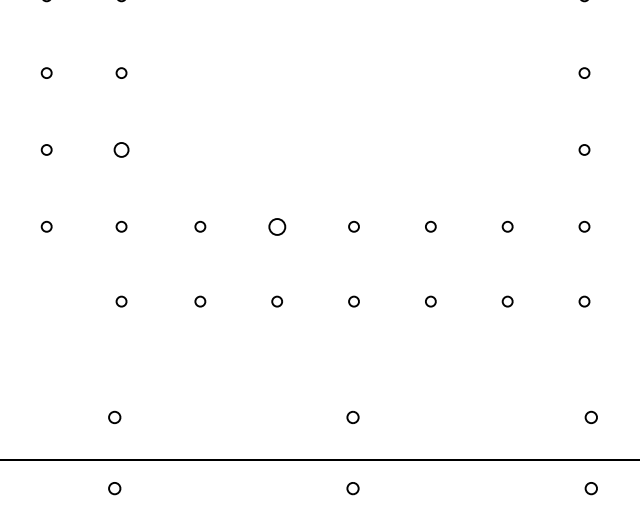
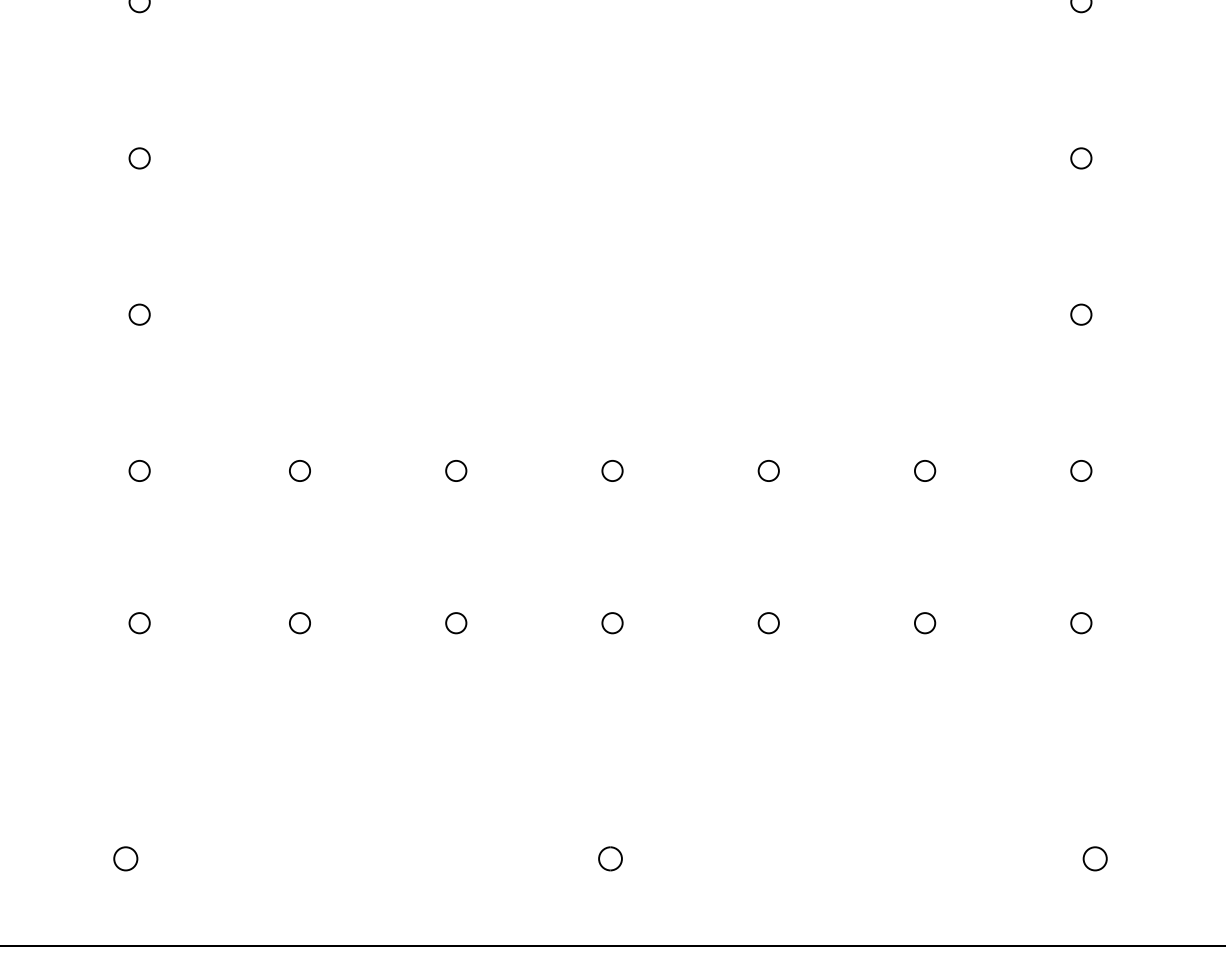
circle: (121, 149) -> (139, 313), size x0.71
circle: (276, 226) -> (454, 470), size x0.62

